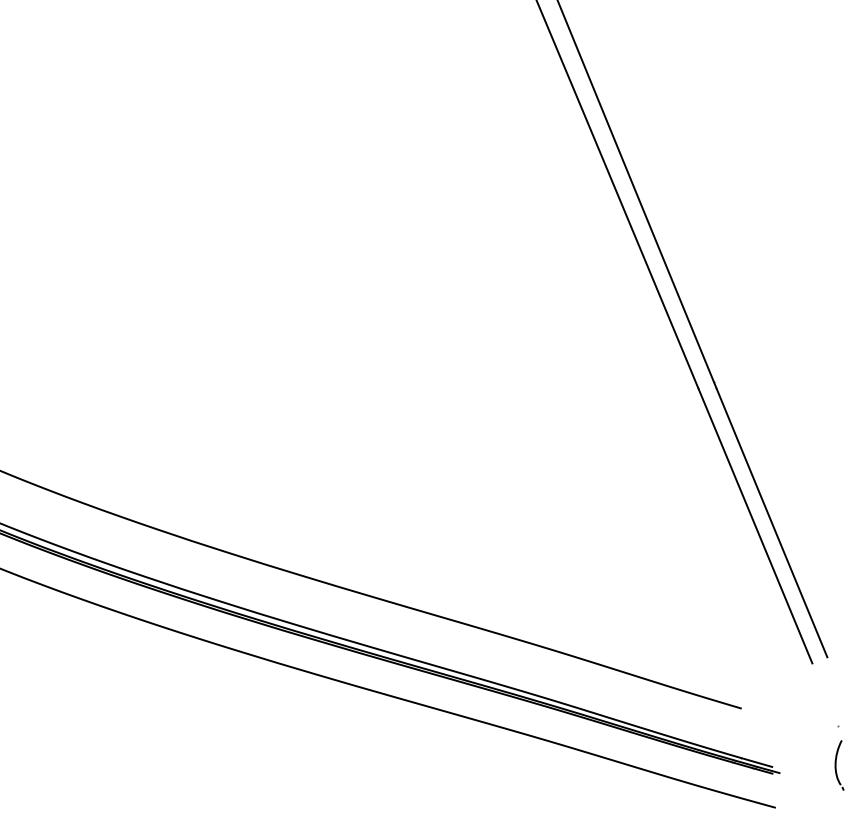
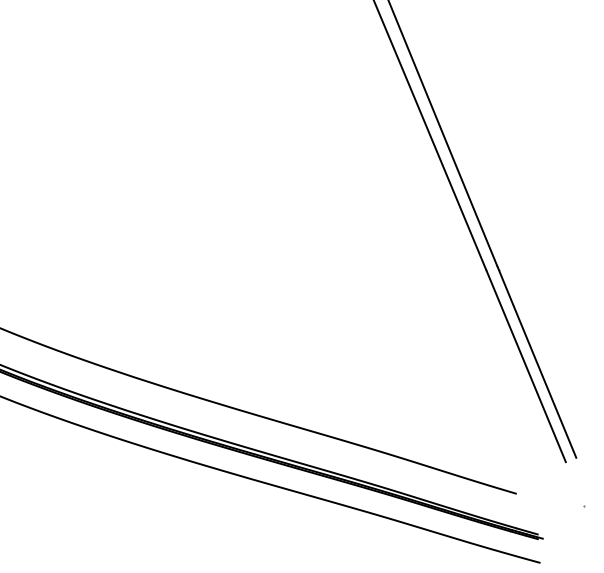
part: (838, 765) -> (584, 533), removed

